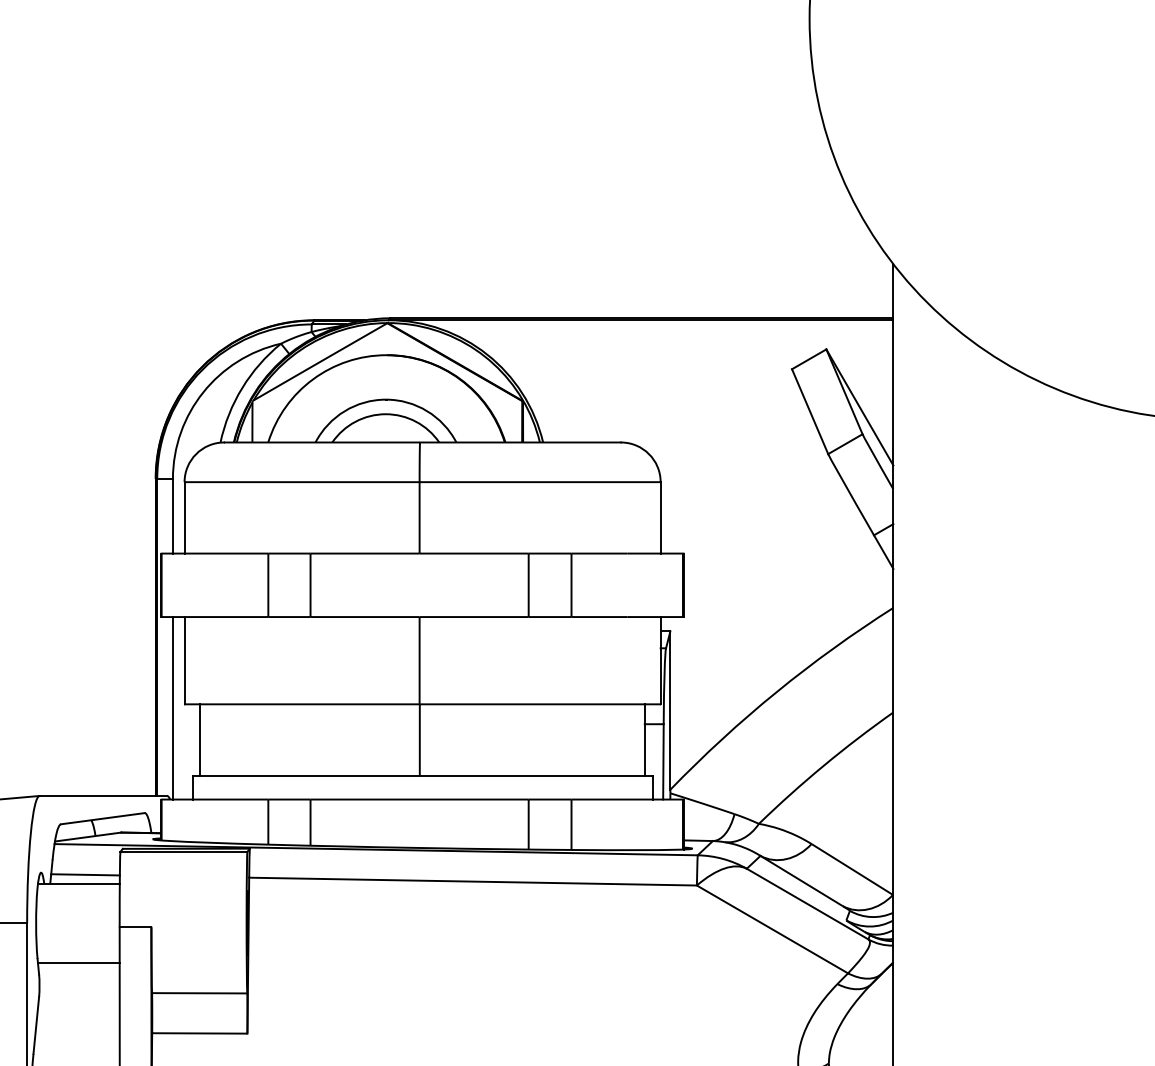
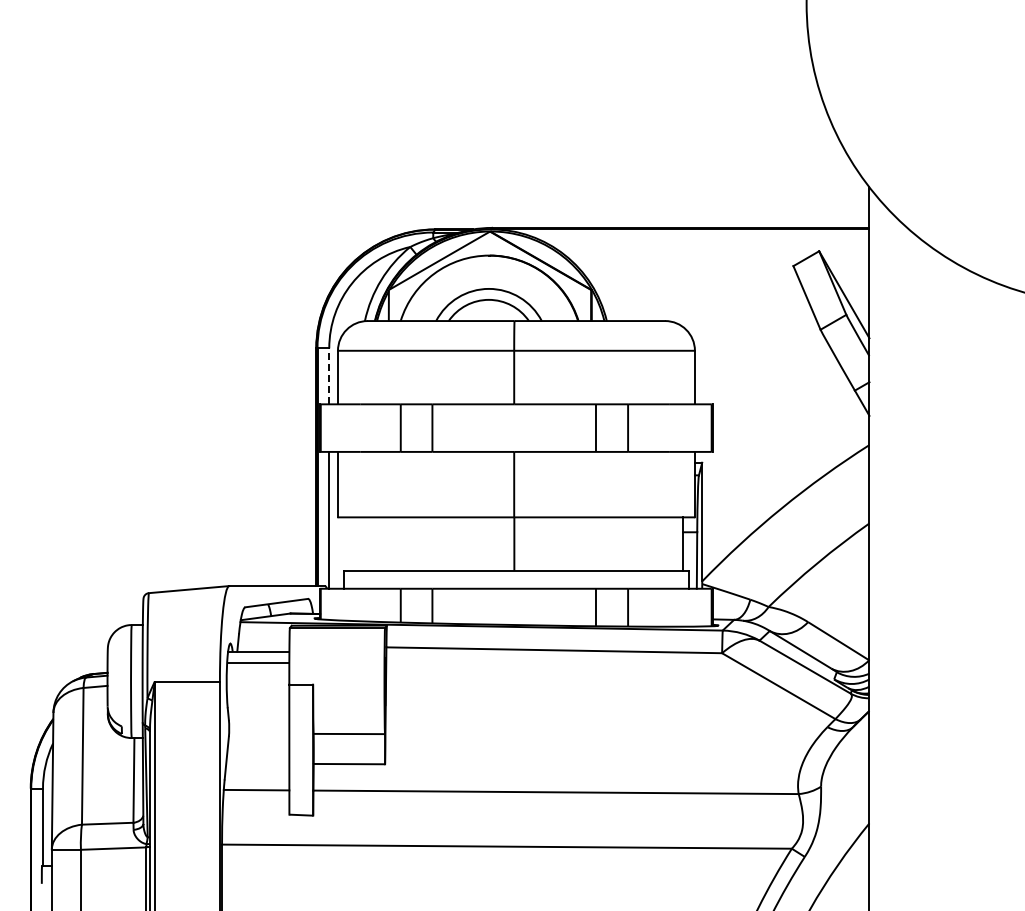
line: (173, 516) -> (329, 376), solid -> dashed
line: (199, 739) -> (349, 543), removed
line: (85, 873) -> (263, 644), removed
line: (78, 963) -> (258, 663), moved

